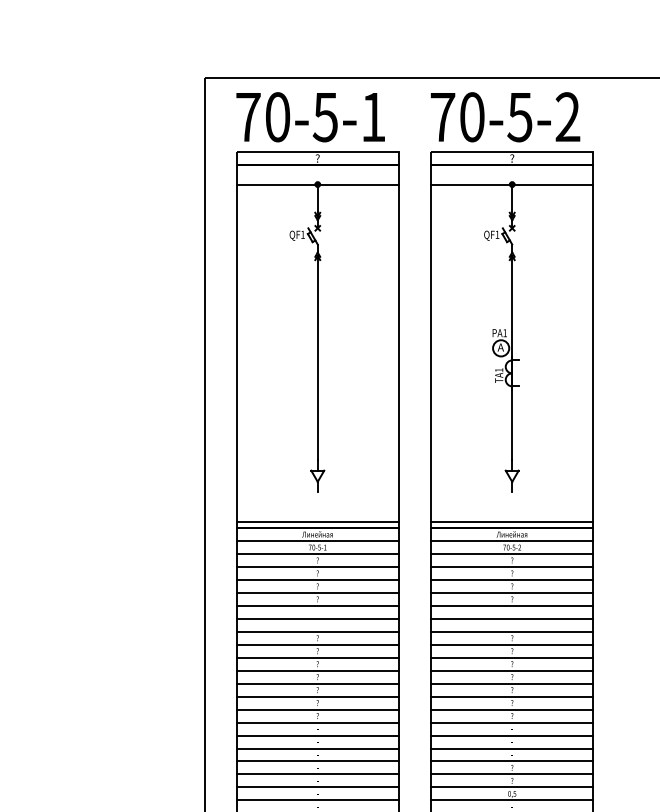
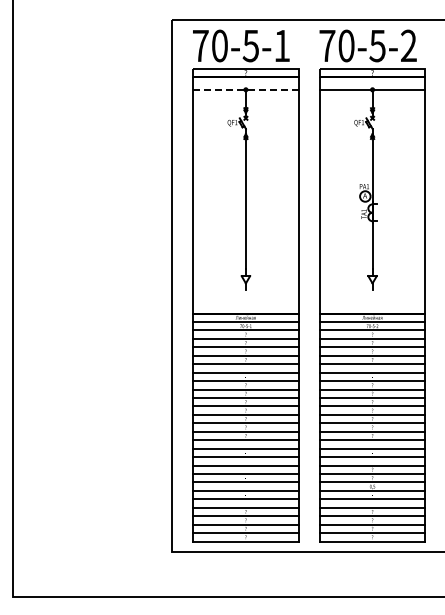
line: (317, 184) -> (245, 89), solid -> dashed
line: (317, 521) -> (245, 309), removed
line: (512, 521) -> (372, 309), removed

